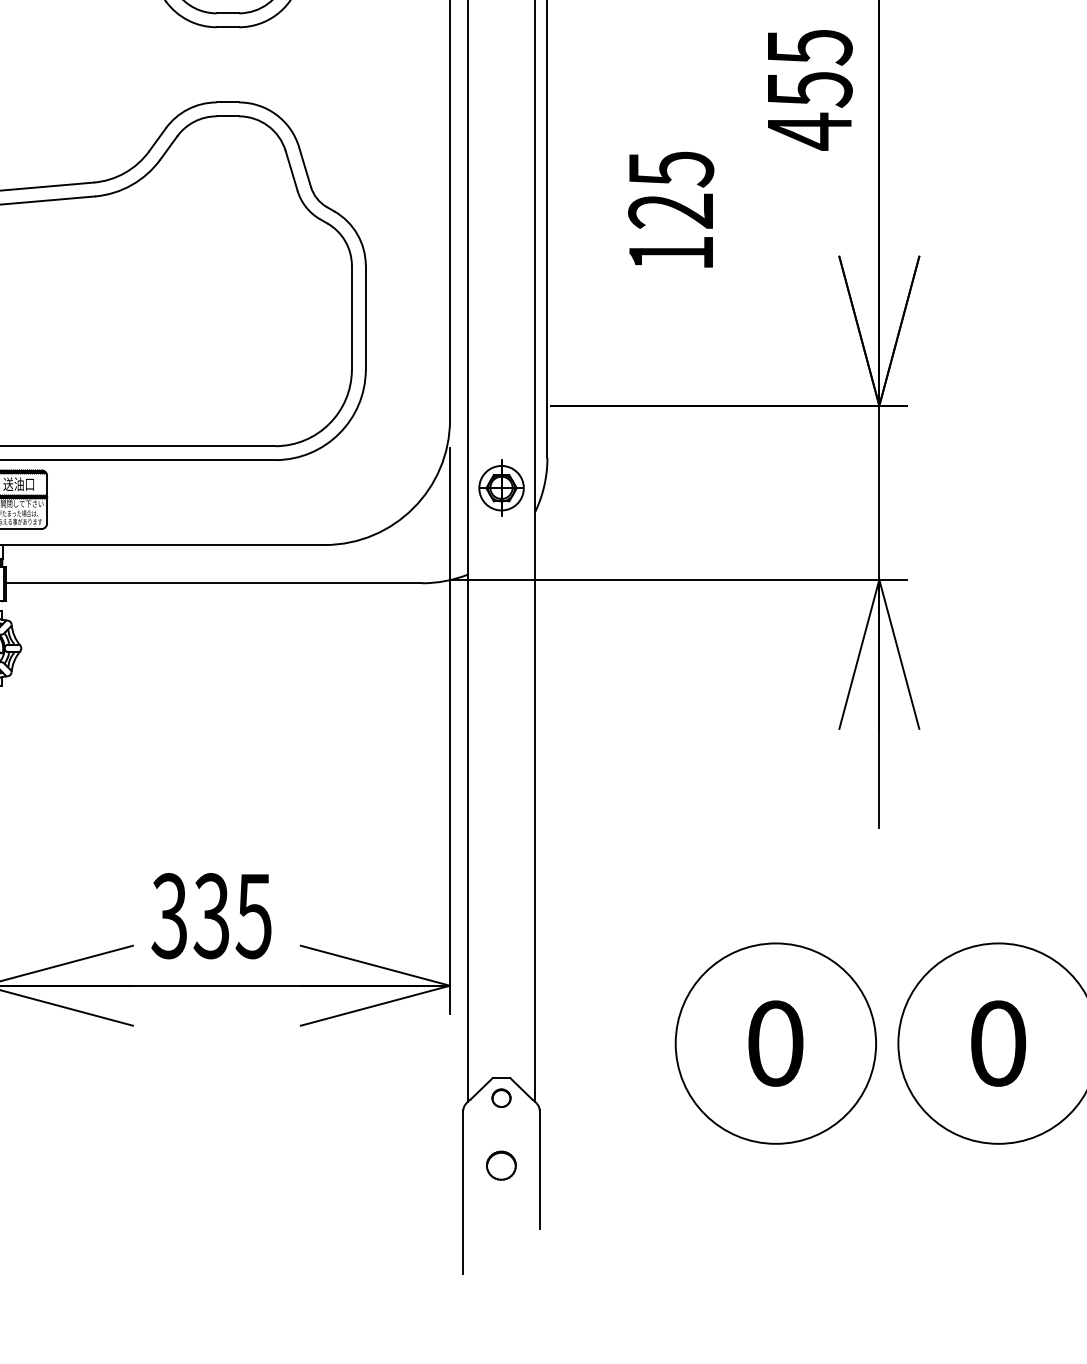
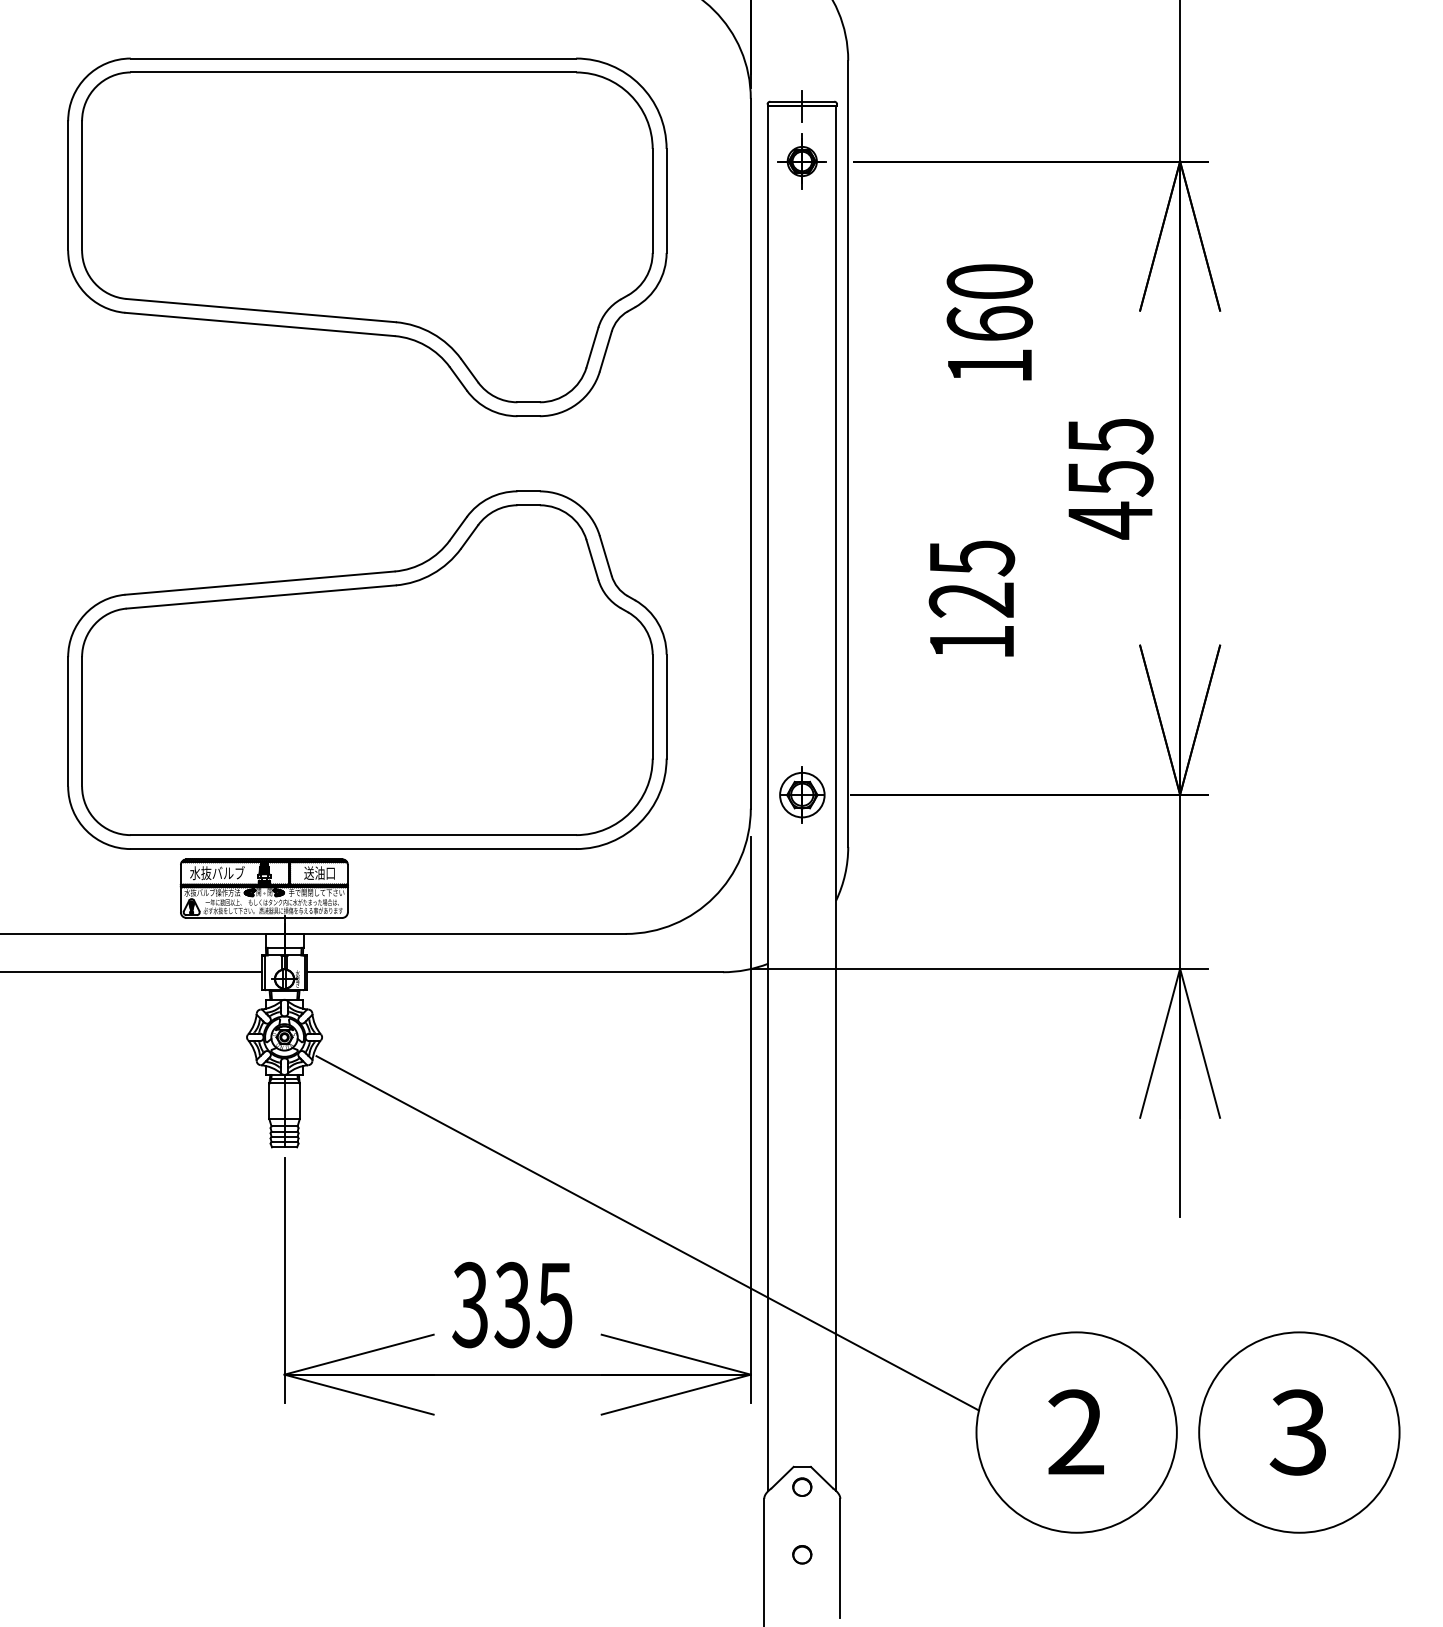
part: (501, 487) -> (802, 794), moved
line: (346, 844) -> (647, 1233), added
text: (775, 1043) -> (1076, 1432), 0 -> 2
text: (996, 1043) -> (1297, 1432), 0 -> 3
part: (501, 1165) -> (802, 1554), size x0.62

